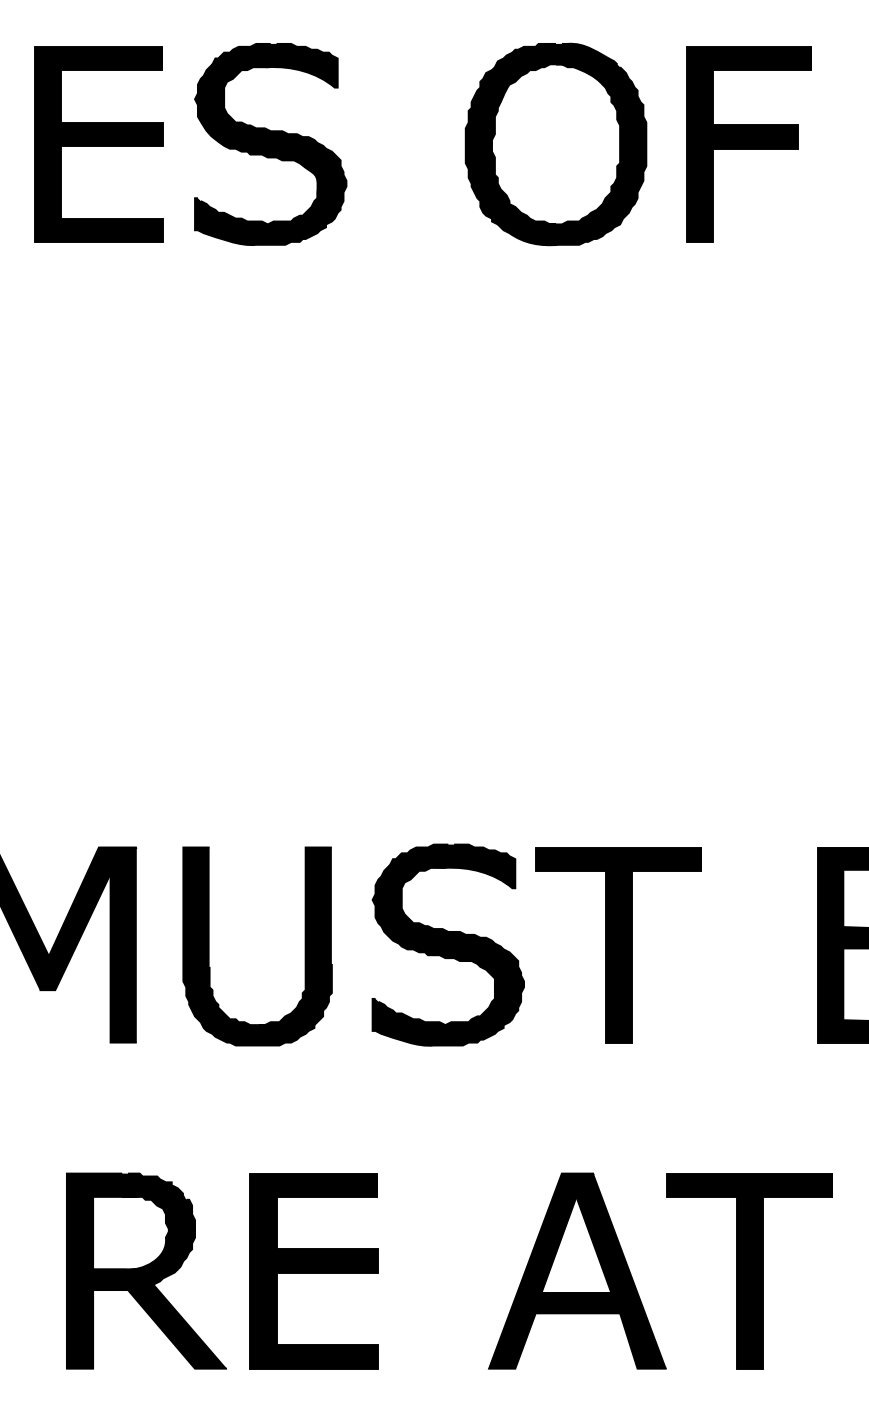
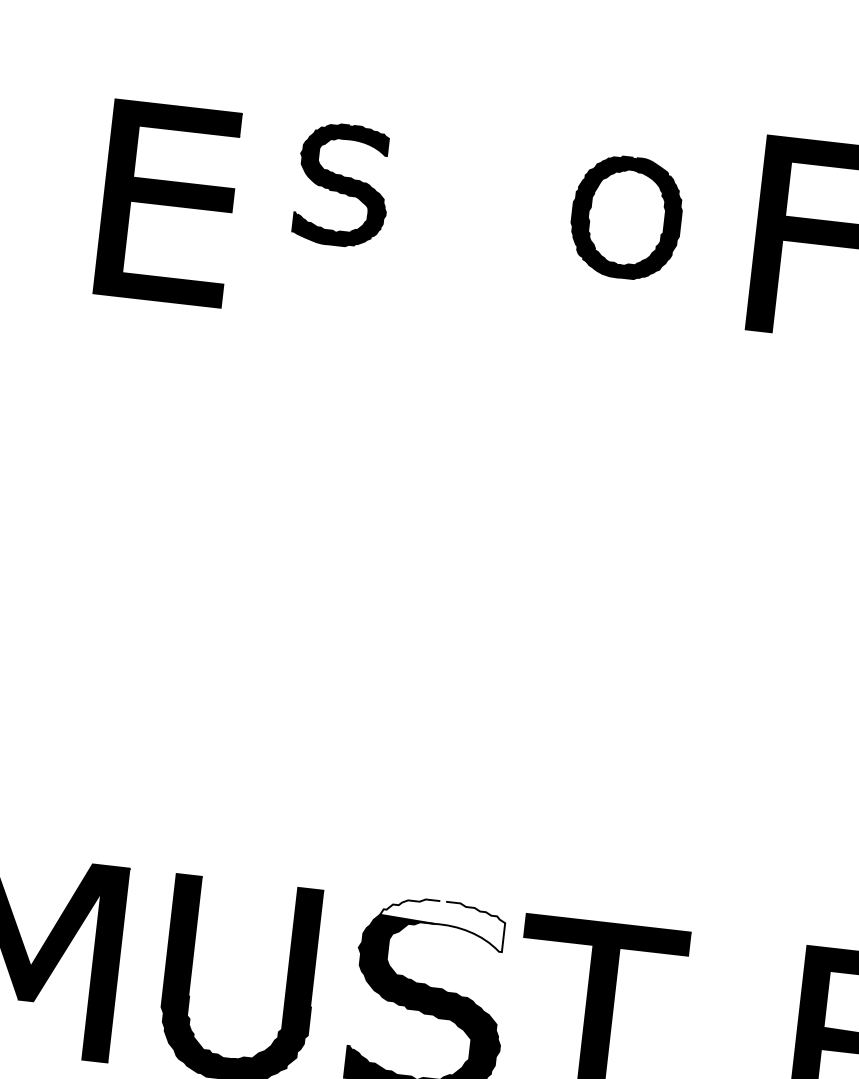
part: (98, 144) -> (167, 203), moved
part: (270, 144) -> (342, 185), size x0.6
part: (555, 144) -> (626, 217), size x0.6
fill: (452, 866) -> (441, 923), removed

